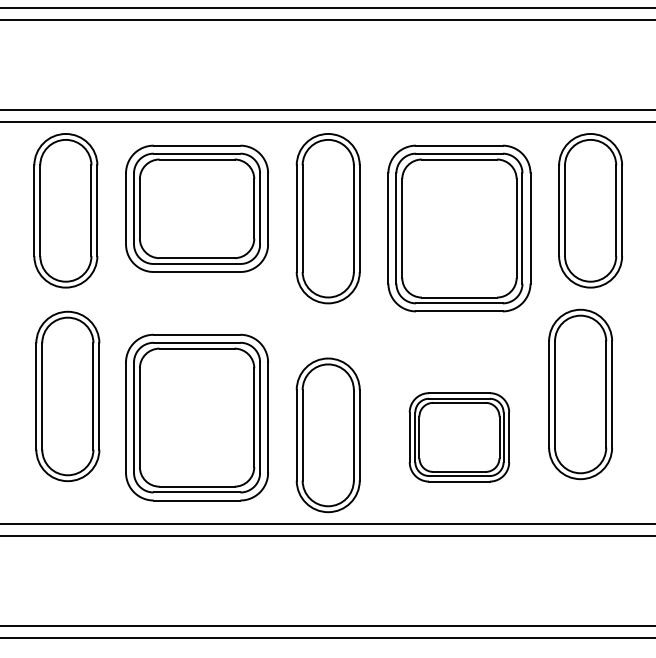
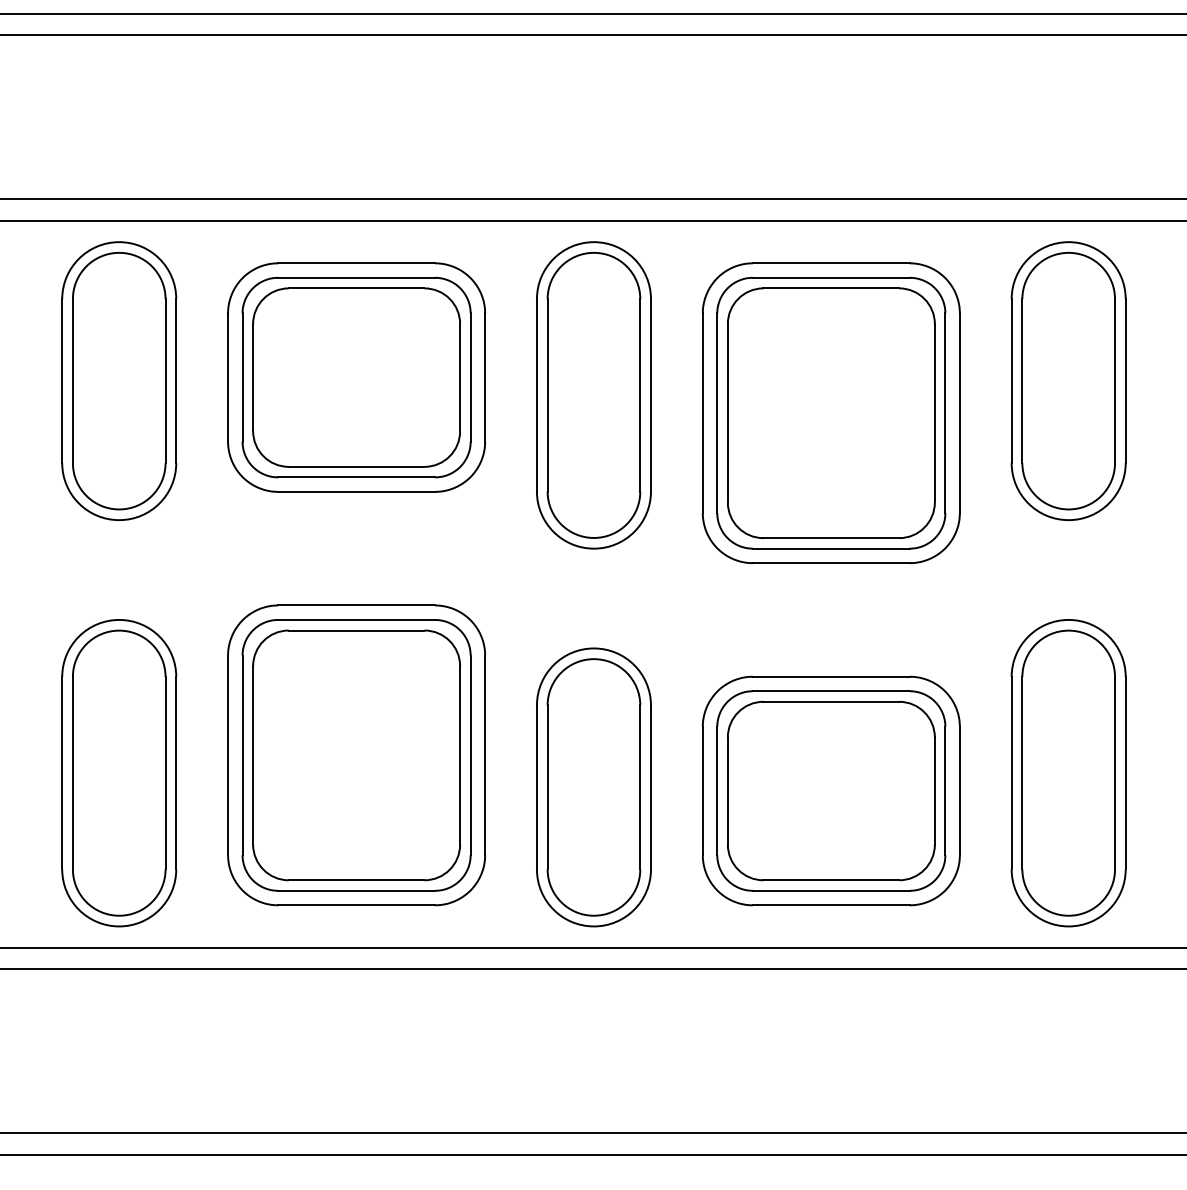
part: (580, 394) -> (1068, 773), moved
part: (67, 396) -> (118, 773), moved
part: (459, 437) -> (831, 791), size x1.43

